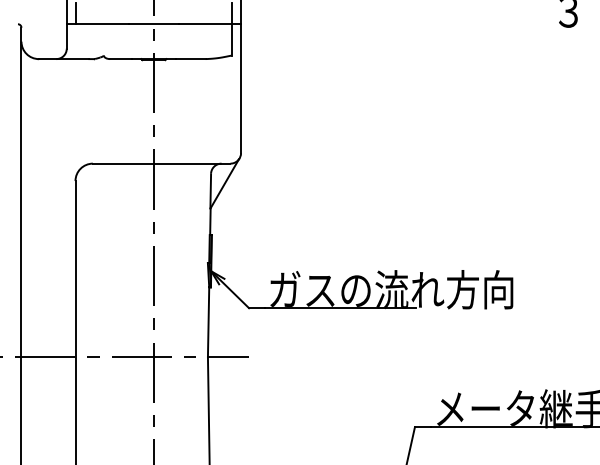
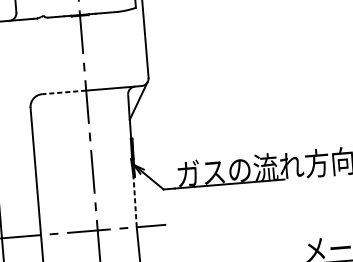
line: (122, 163) -> (63, 92), solid -> dashed
line: (208, 322) -> (135, 202), solid -> dashed

